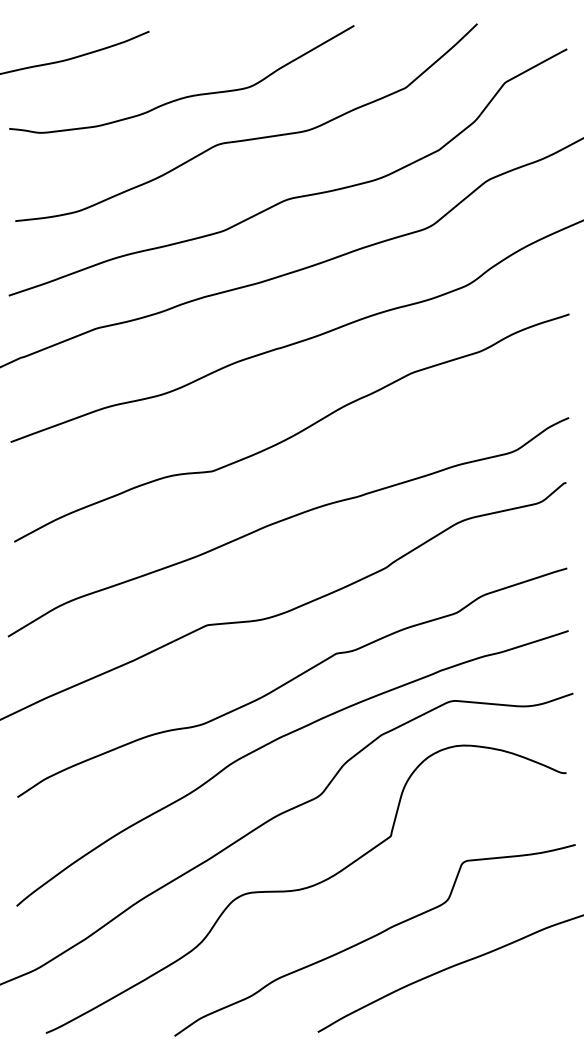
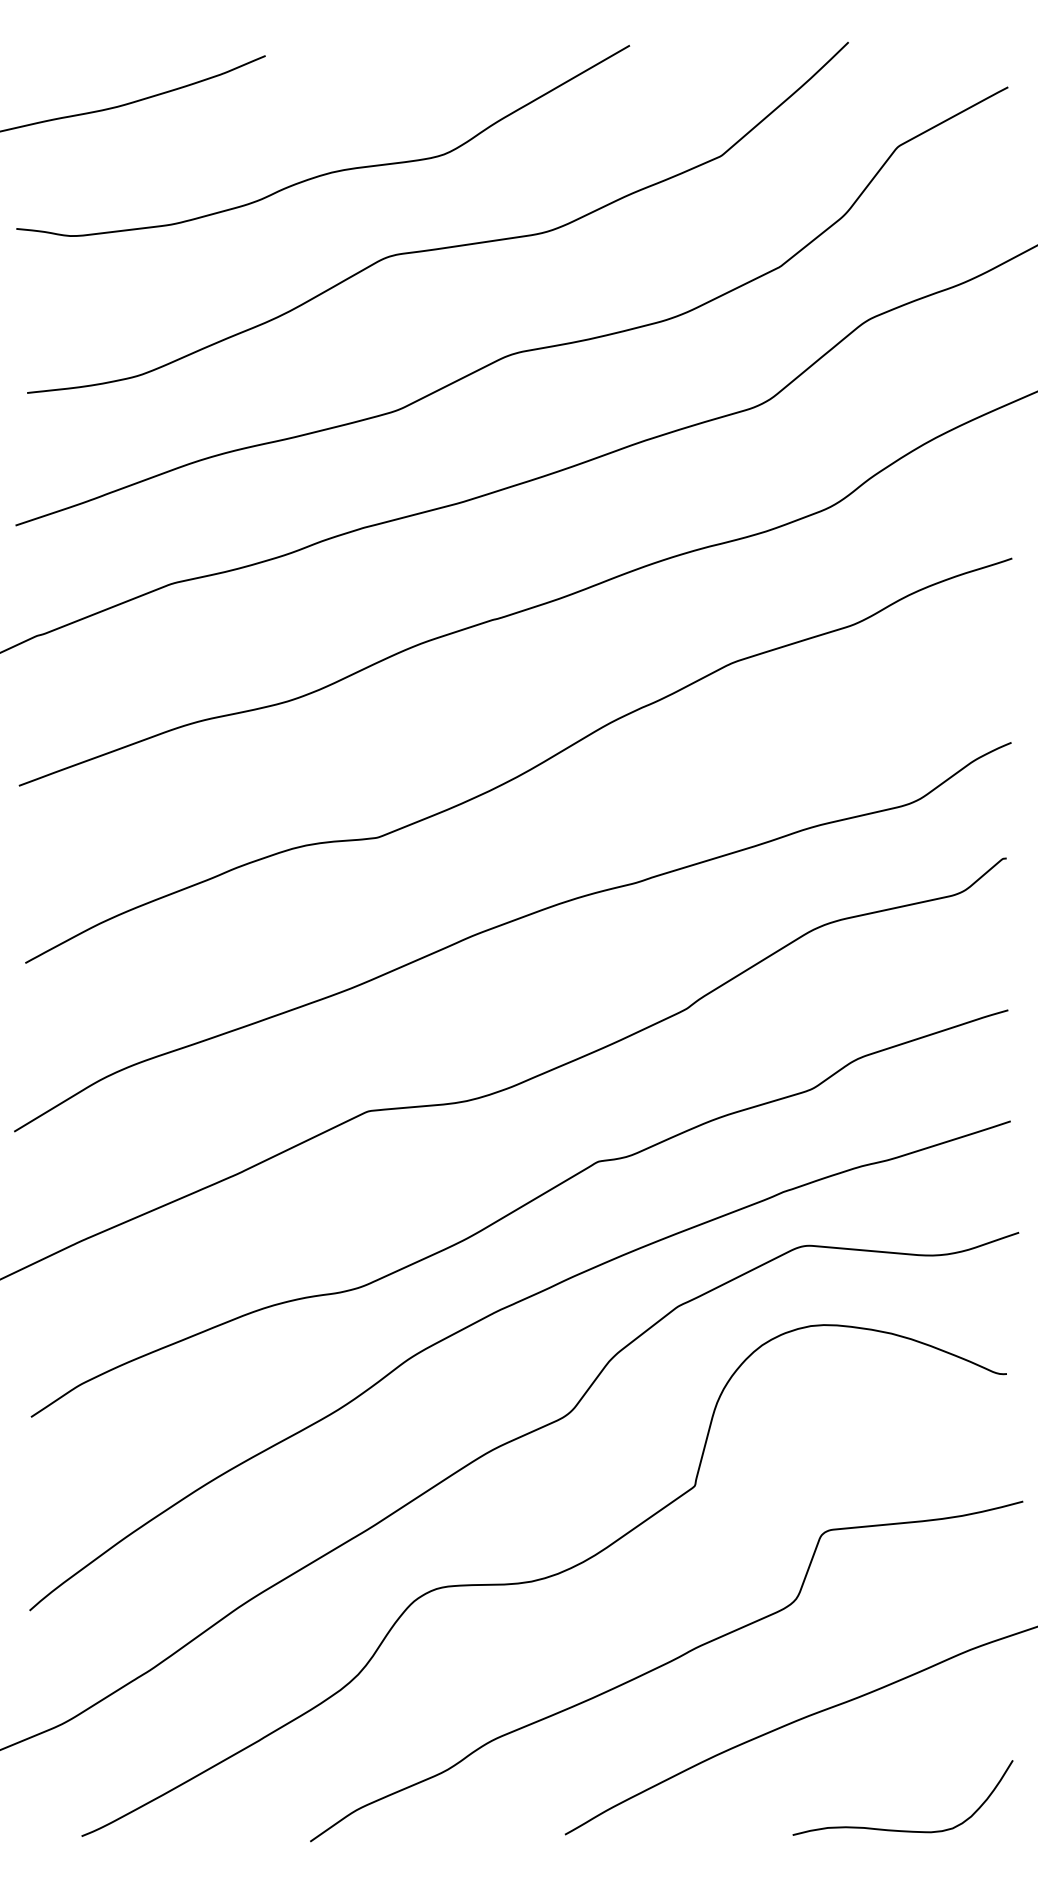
curve: (508, 1029) -> (903, 1829), added

